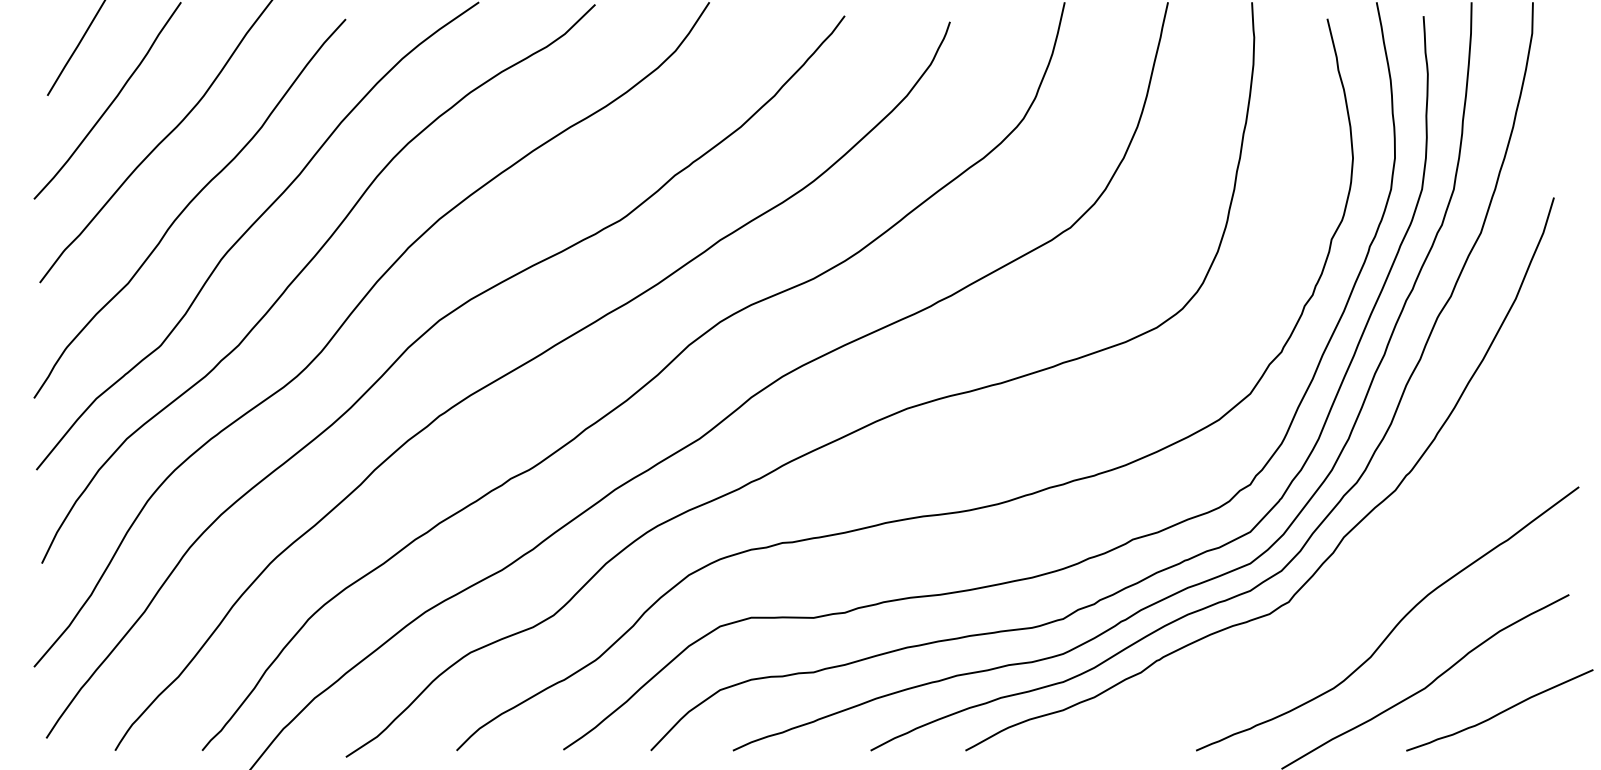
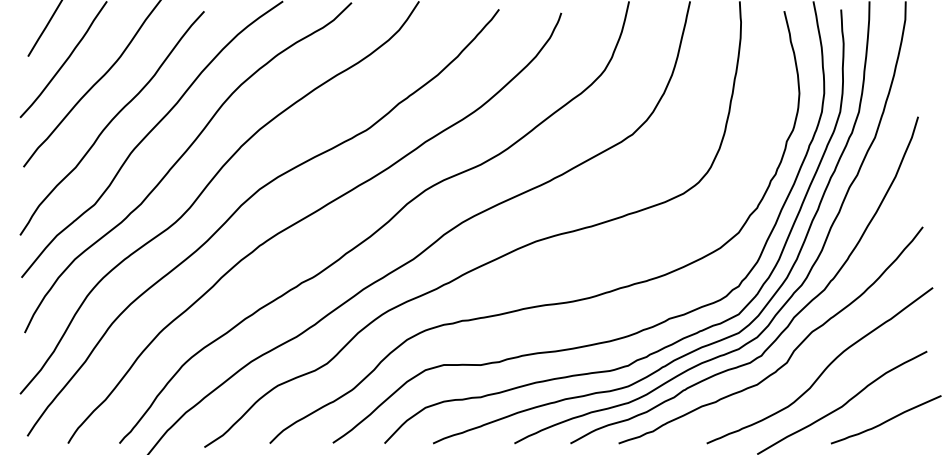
curve: (1341, 594) -> (792, 351), added

